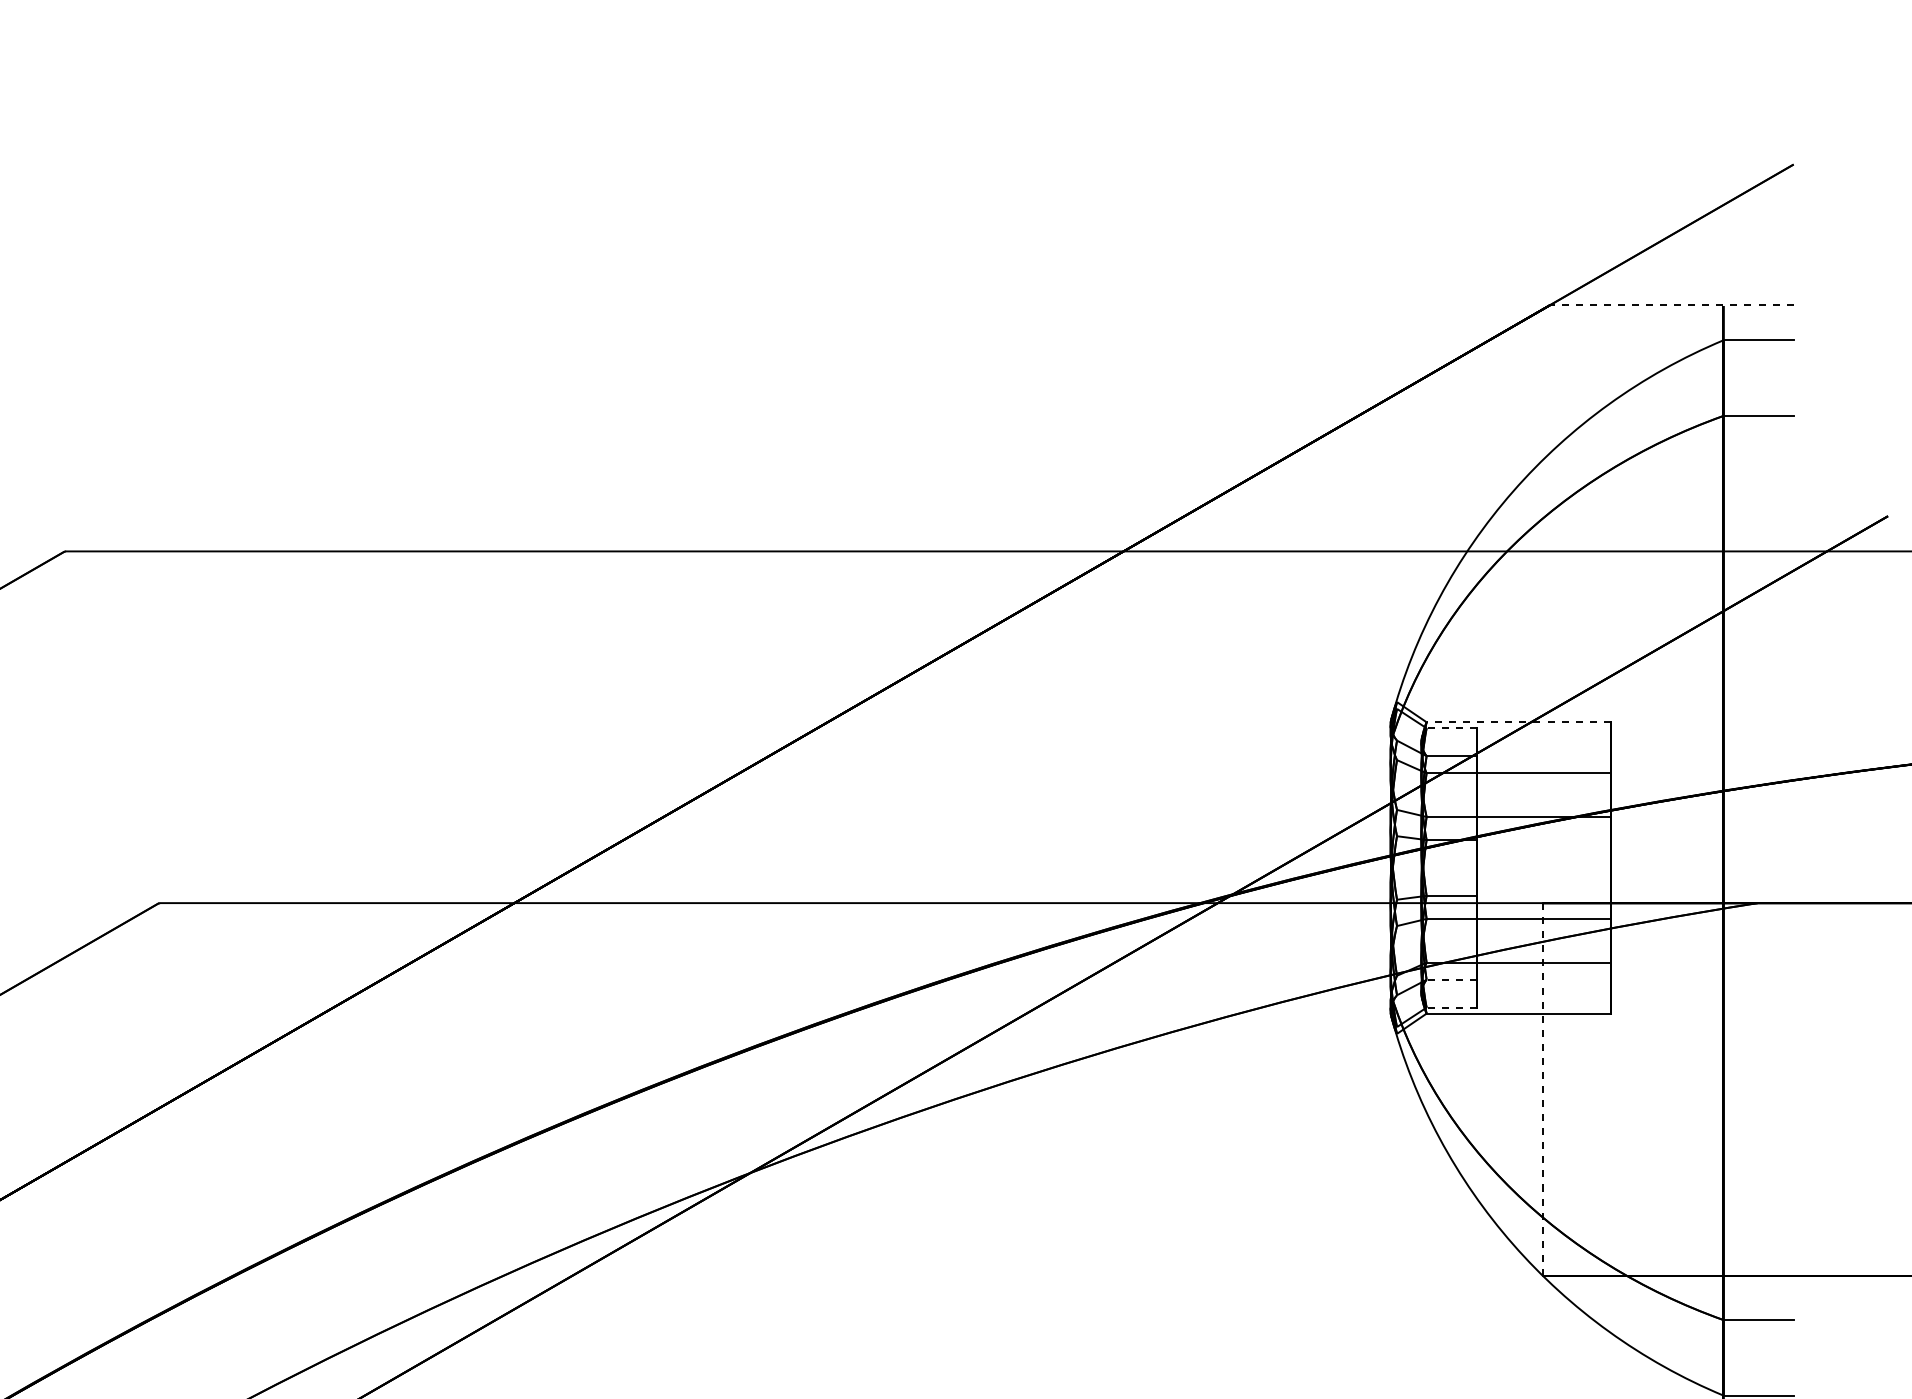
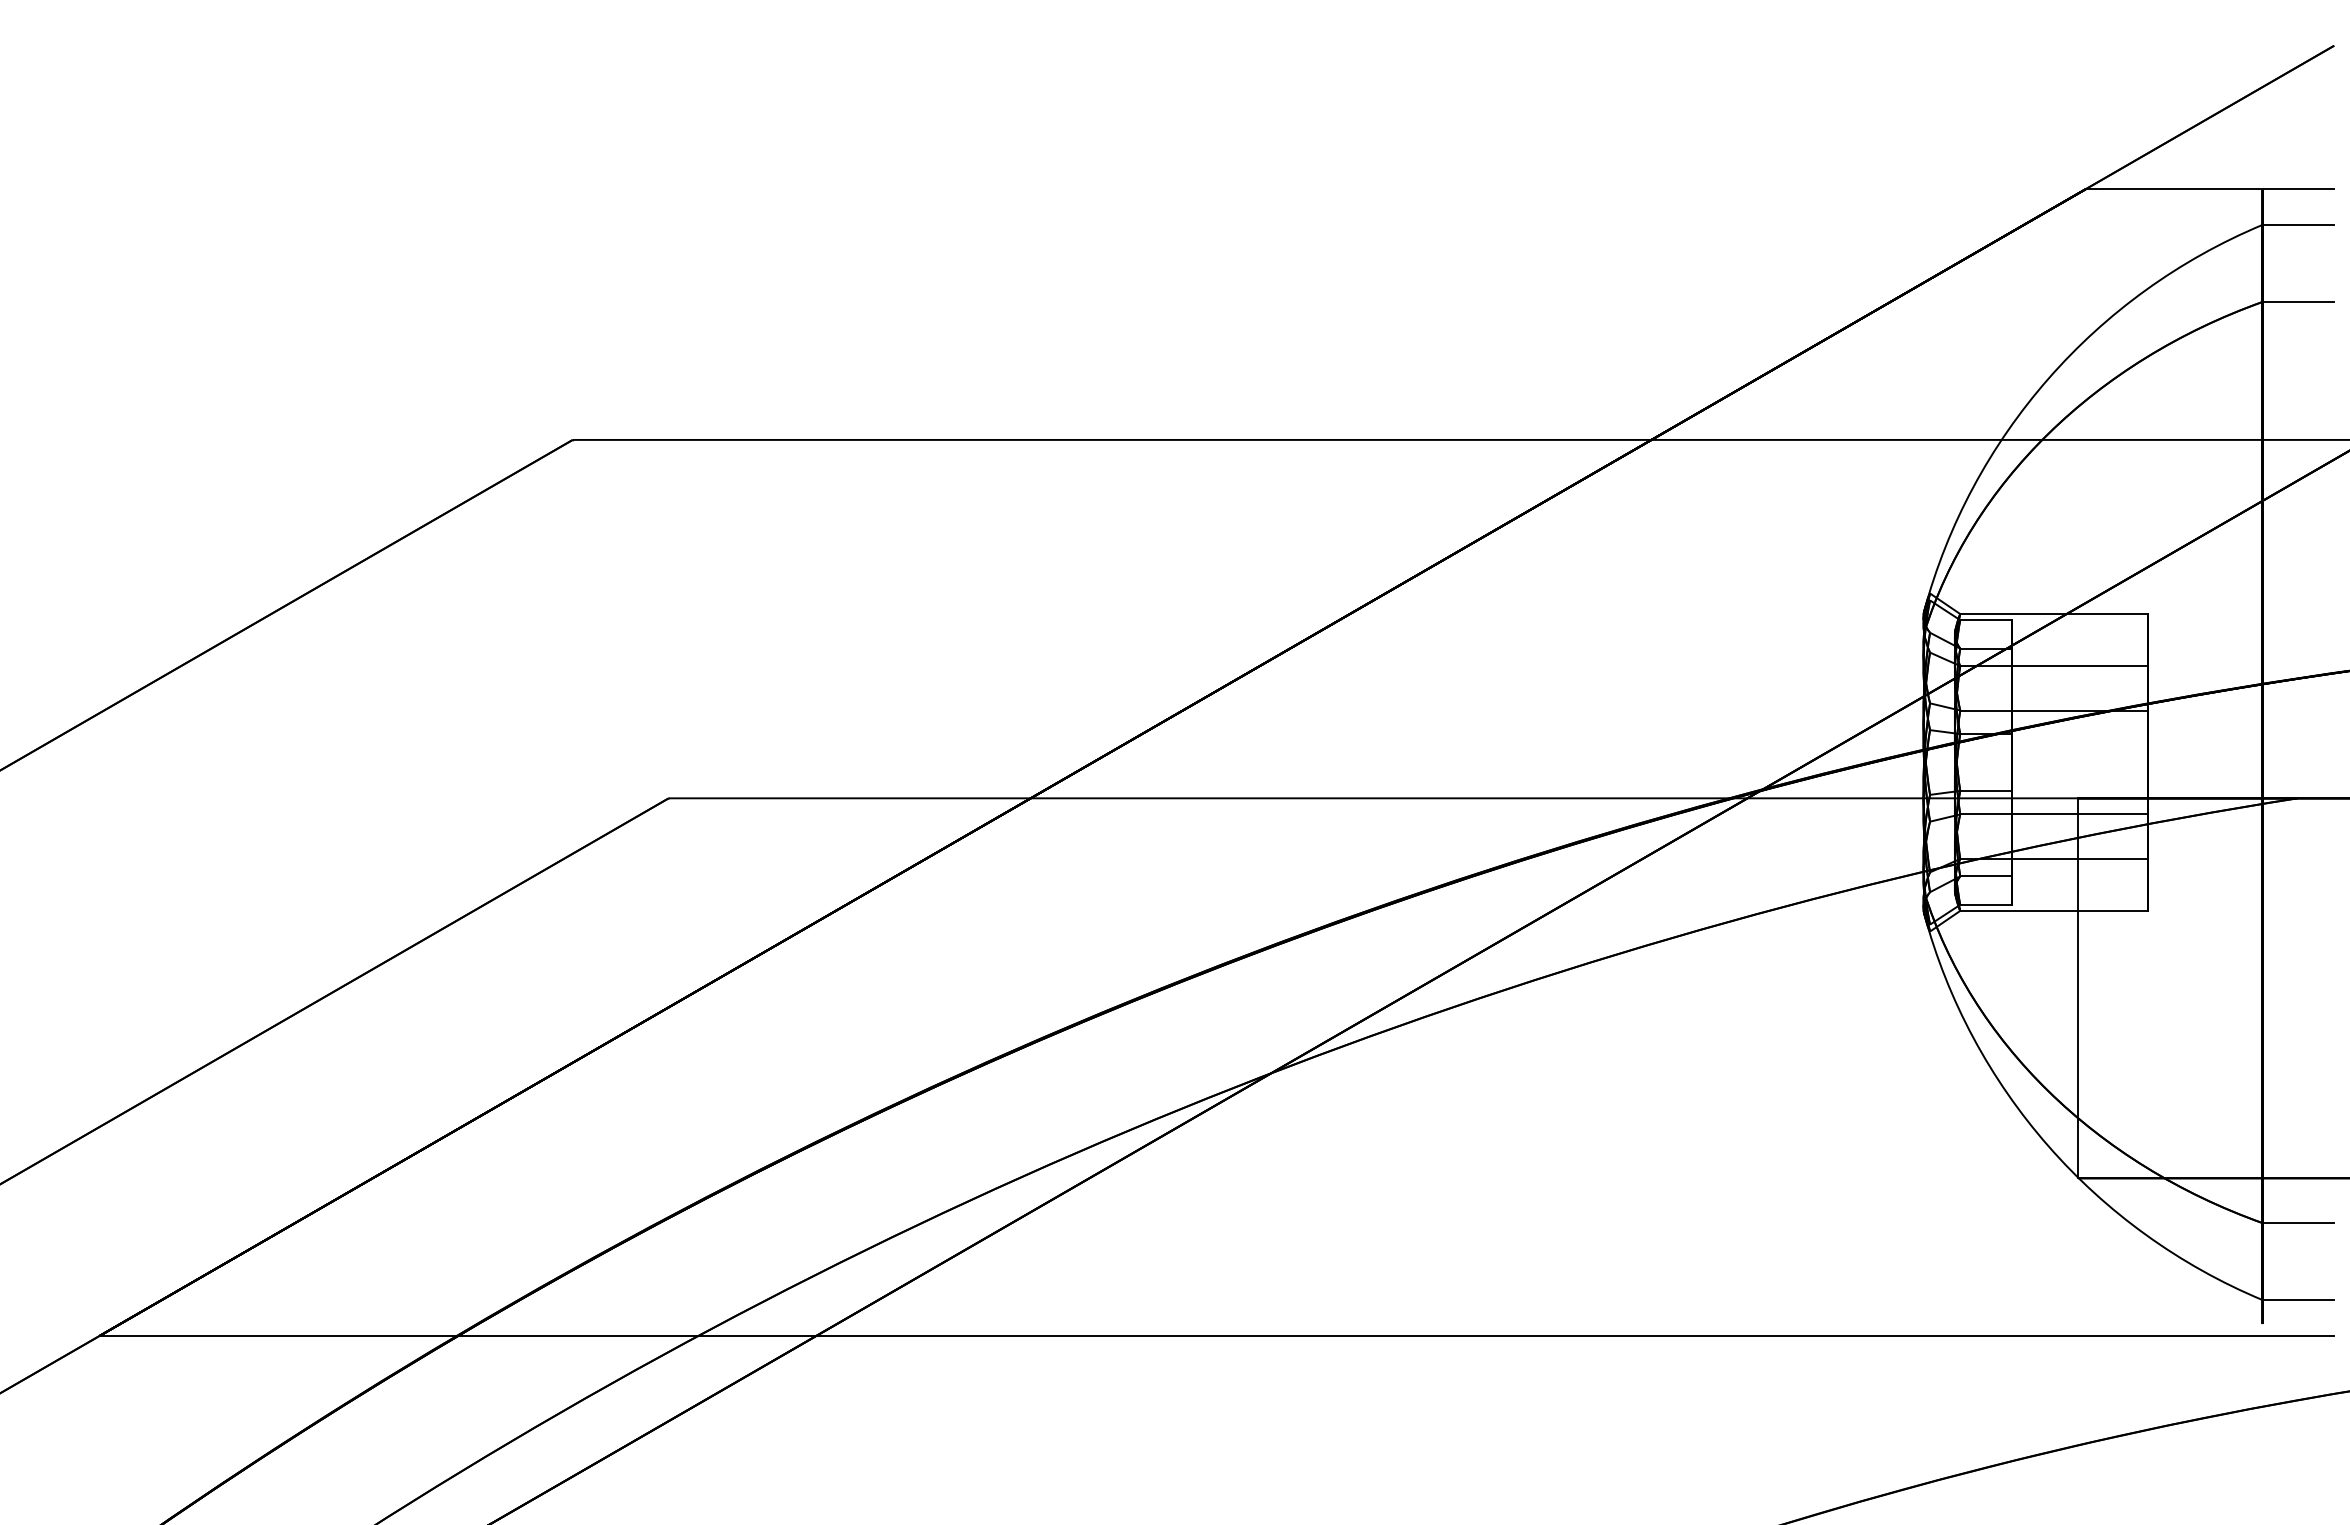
line: (1671, 305) -> (2209, 189), dashed -> solid
line: (1519, 722) -> (2054, 614), dashed -> solid
line: (1451, 728) -> (1985, 620), dashed -> solid
line: (1451, 979) -> (1985, 876), dashed -> solid
line: (1451, 1007) -> (1985, 904), dashed -> solid
line: (1542, 1089) -> (2078, 988), dashed -> solid

